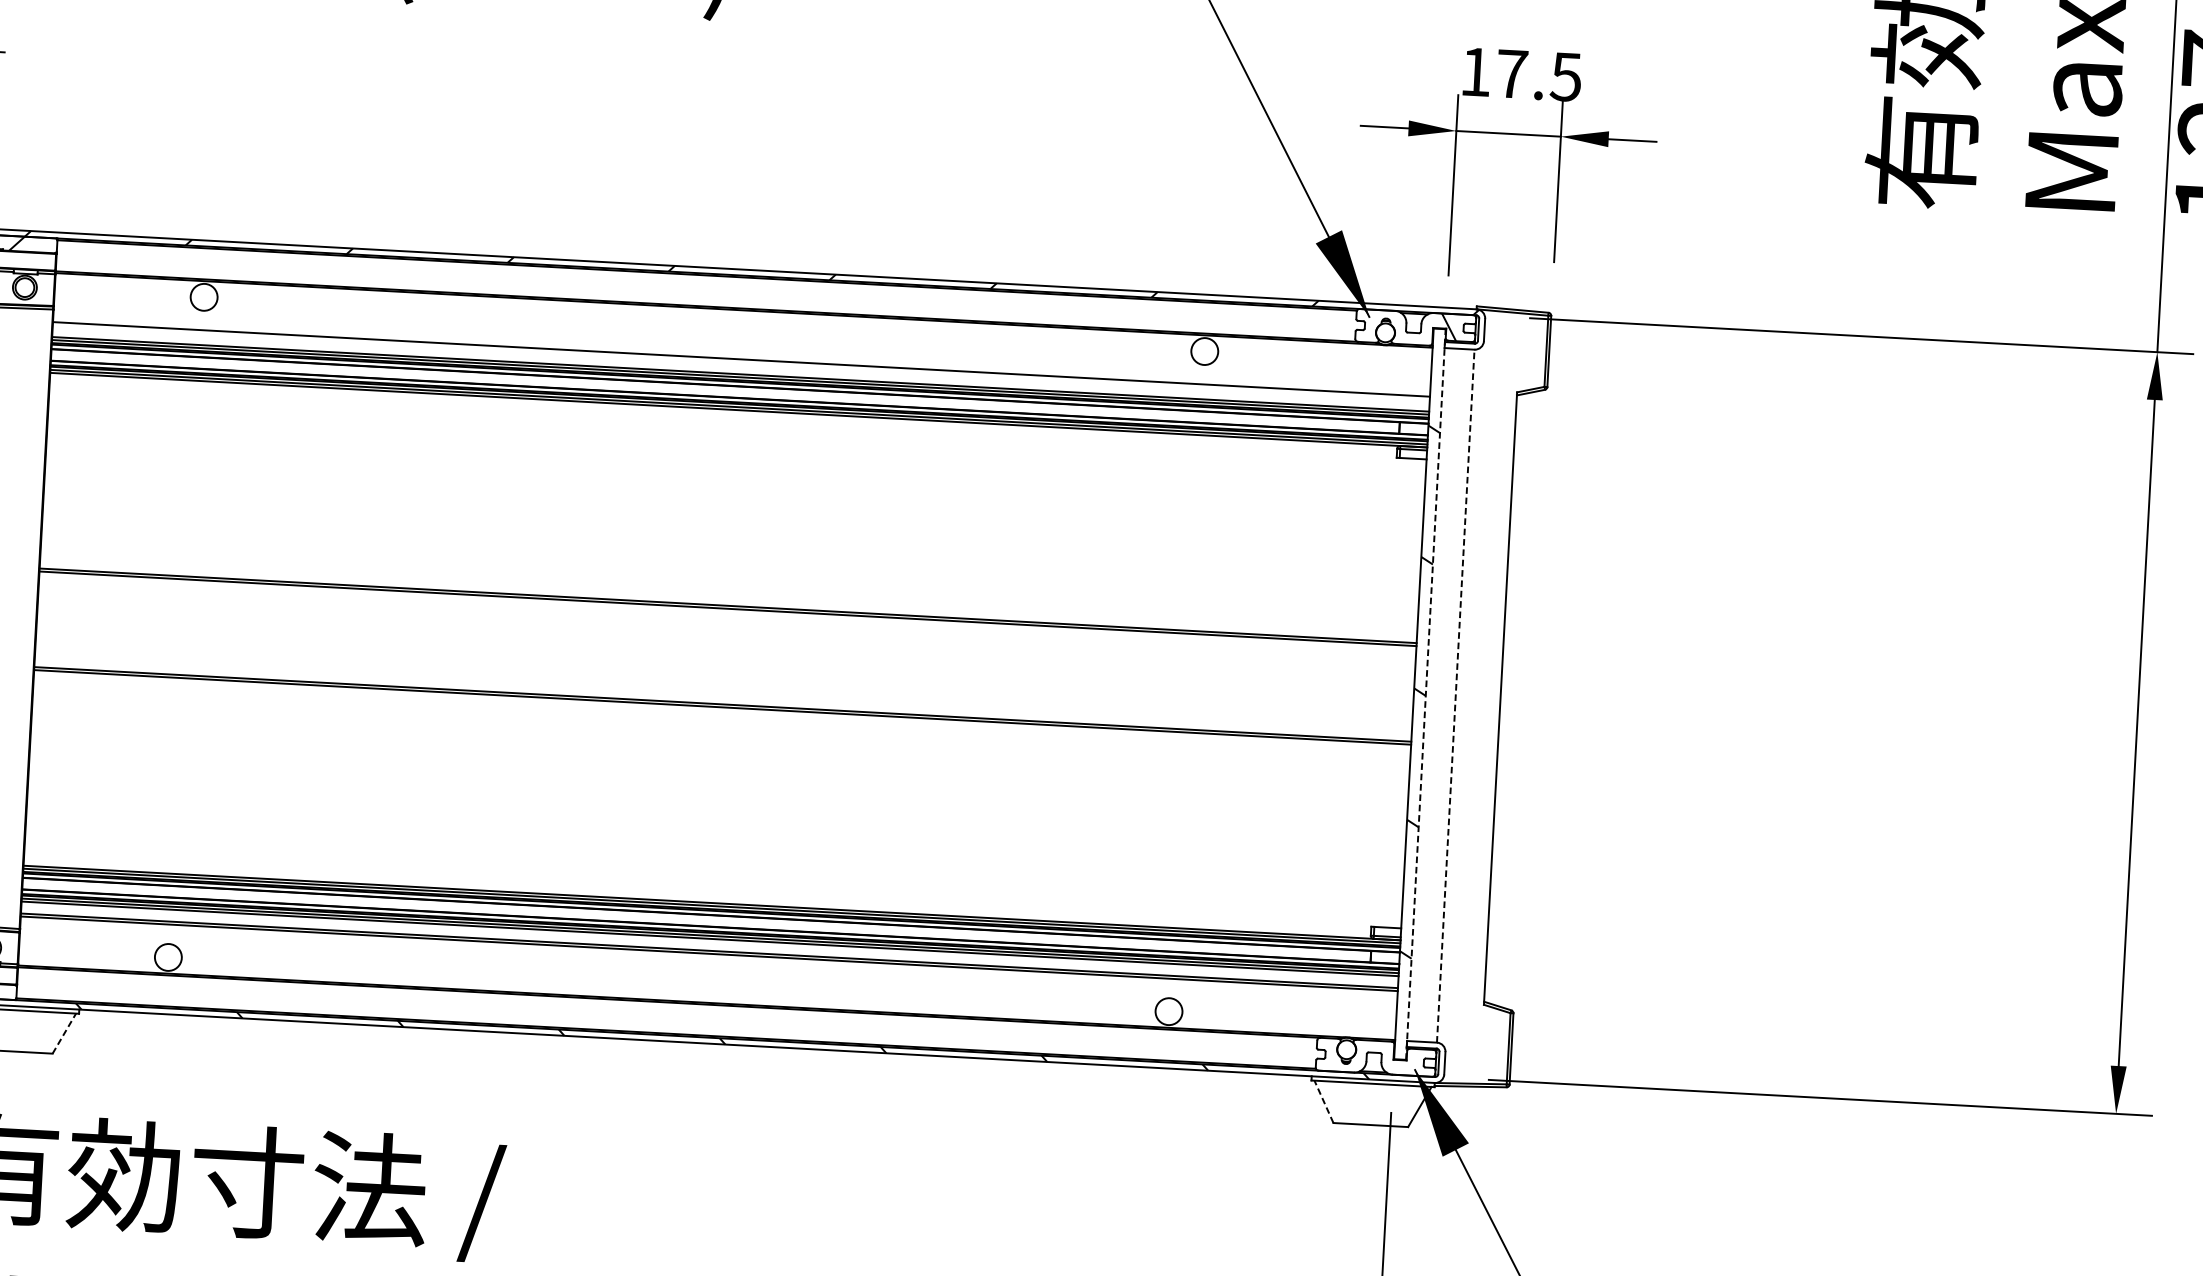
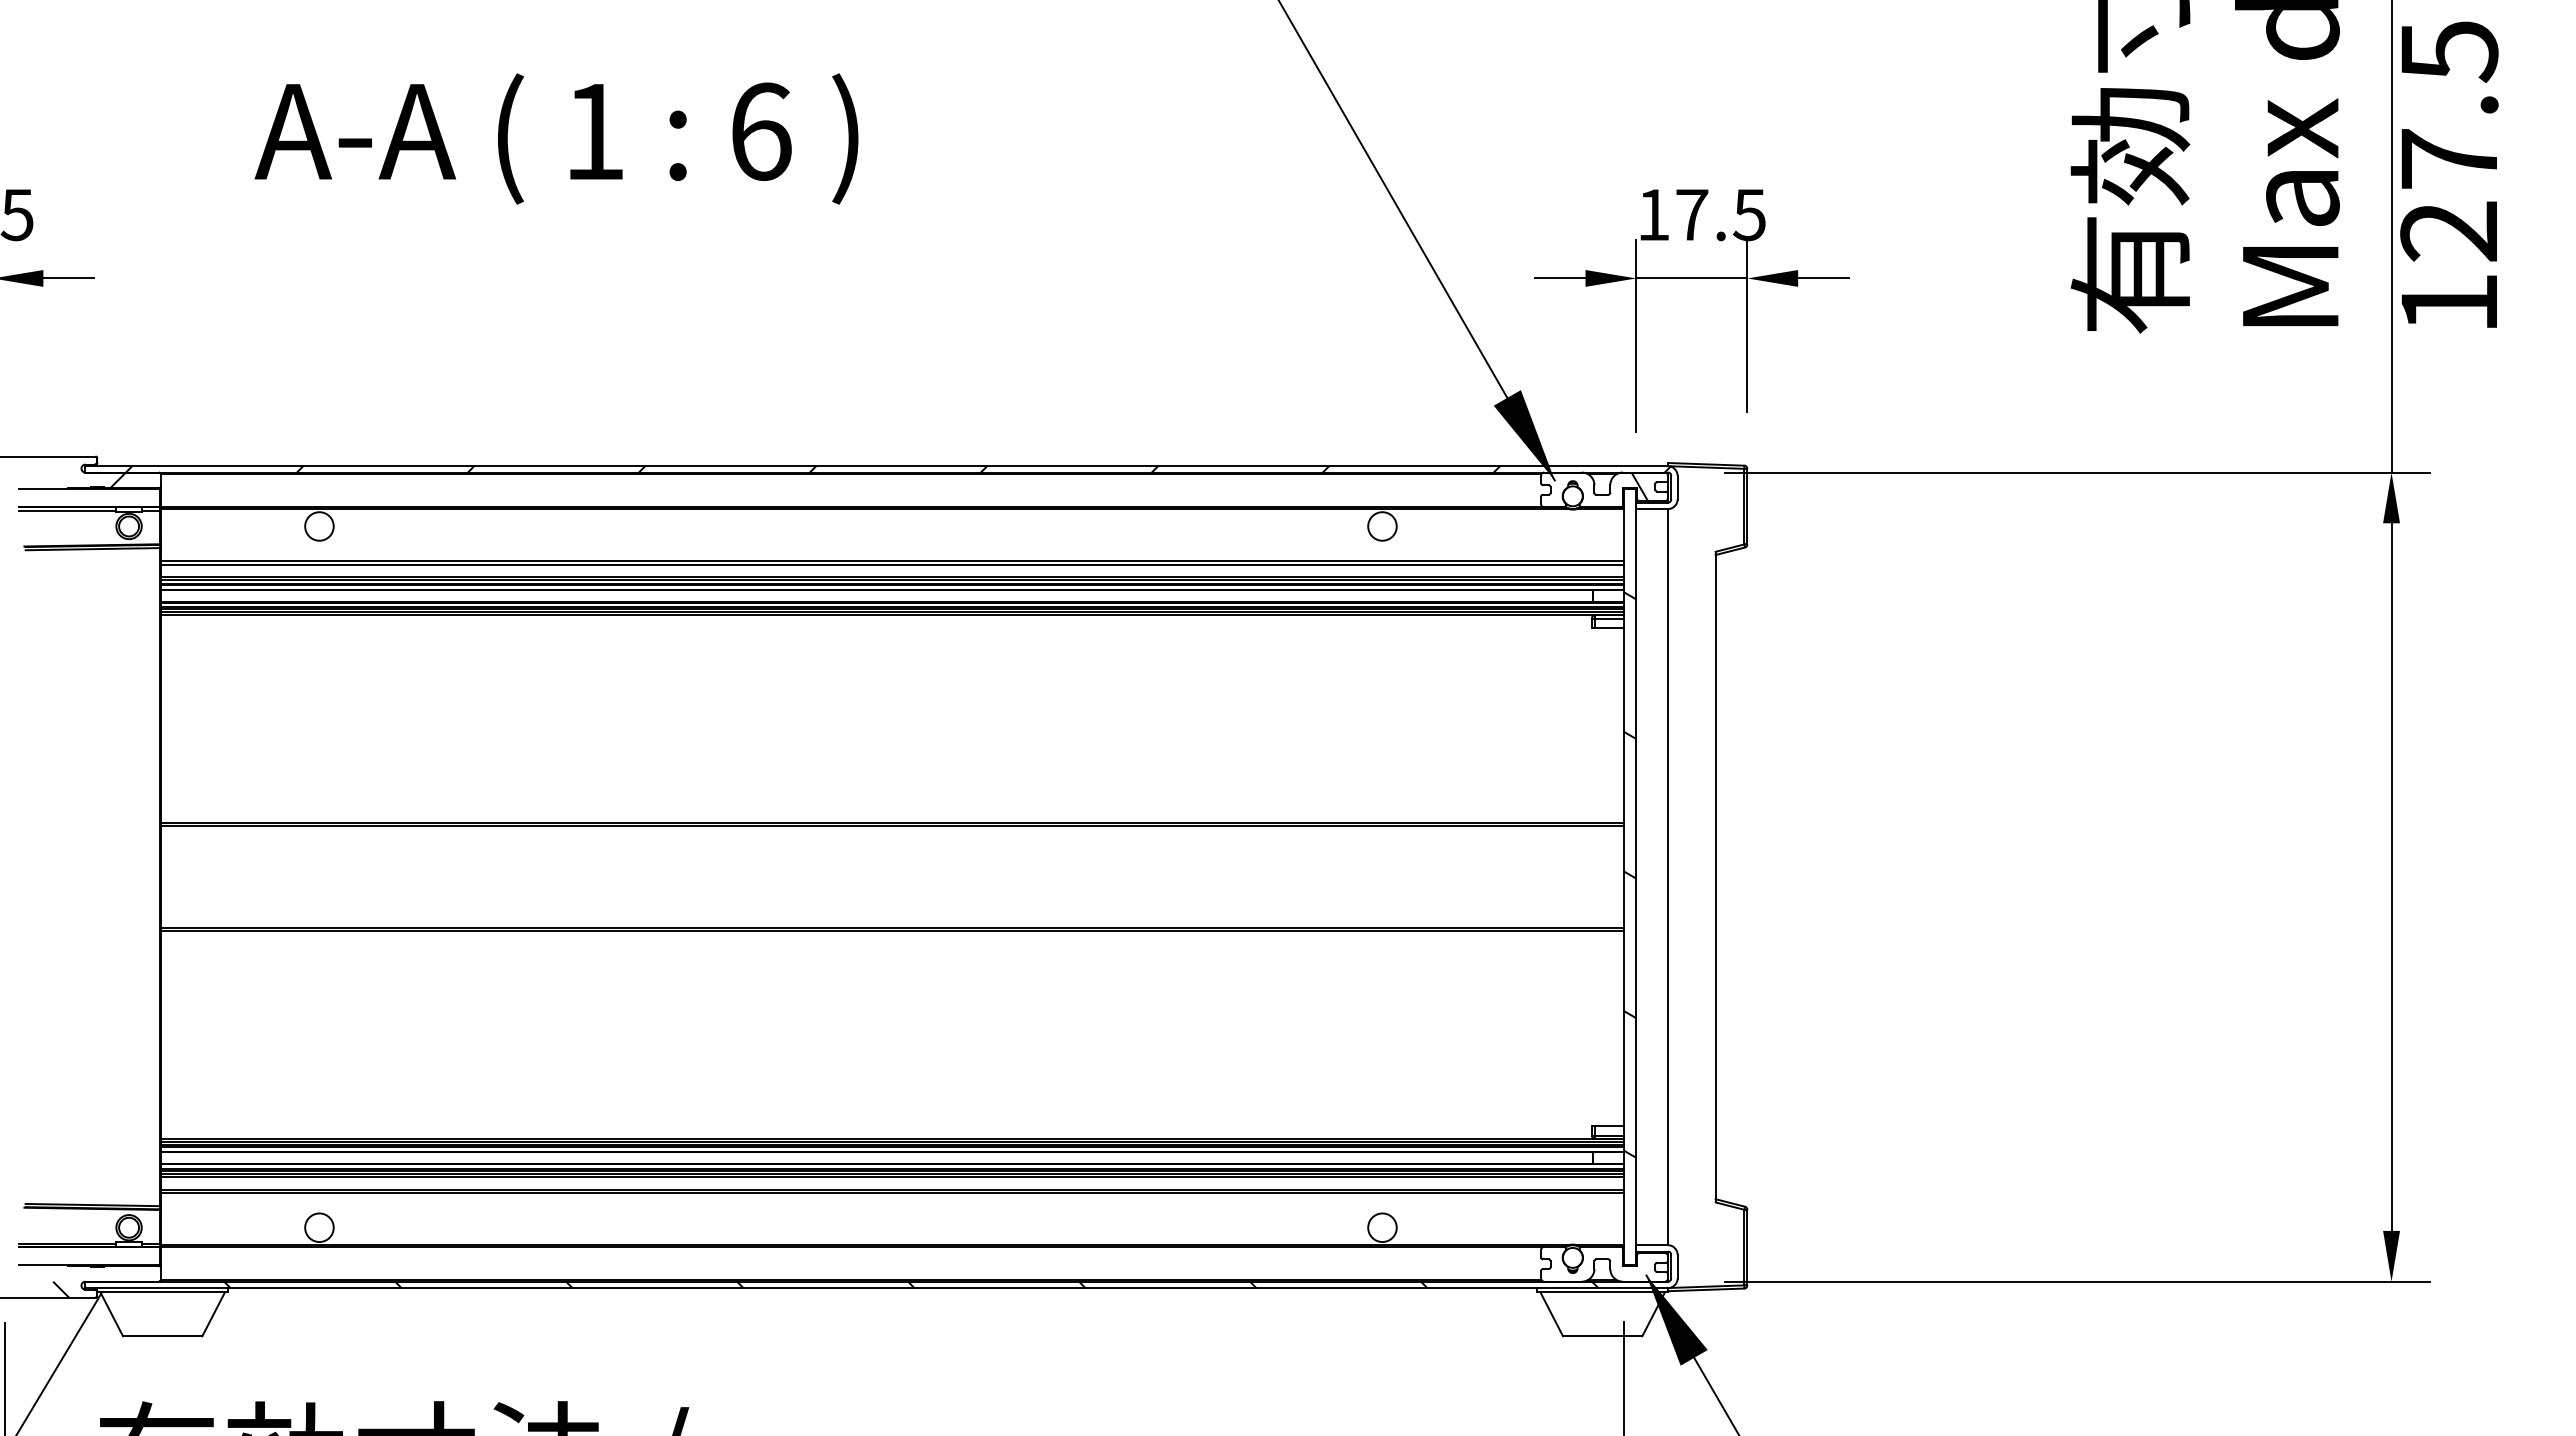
line: (740, 362) -> (891, 564), added
line: (1426, 693) -> (1636, 876), dashed -> solid
line: (1456, 695) -> (1668, 876), dashed -> solid
line: (64, 1033) -> (213, 1314), dashed -> solid
line: (1323, 1101) -> (1551, 1314), dashed -> solid

